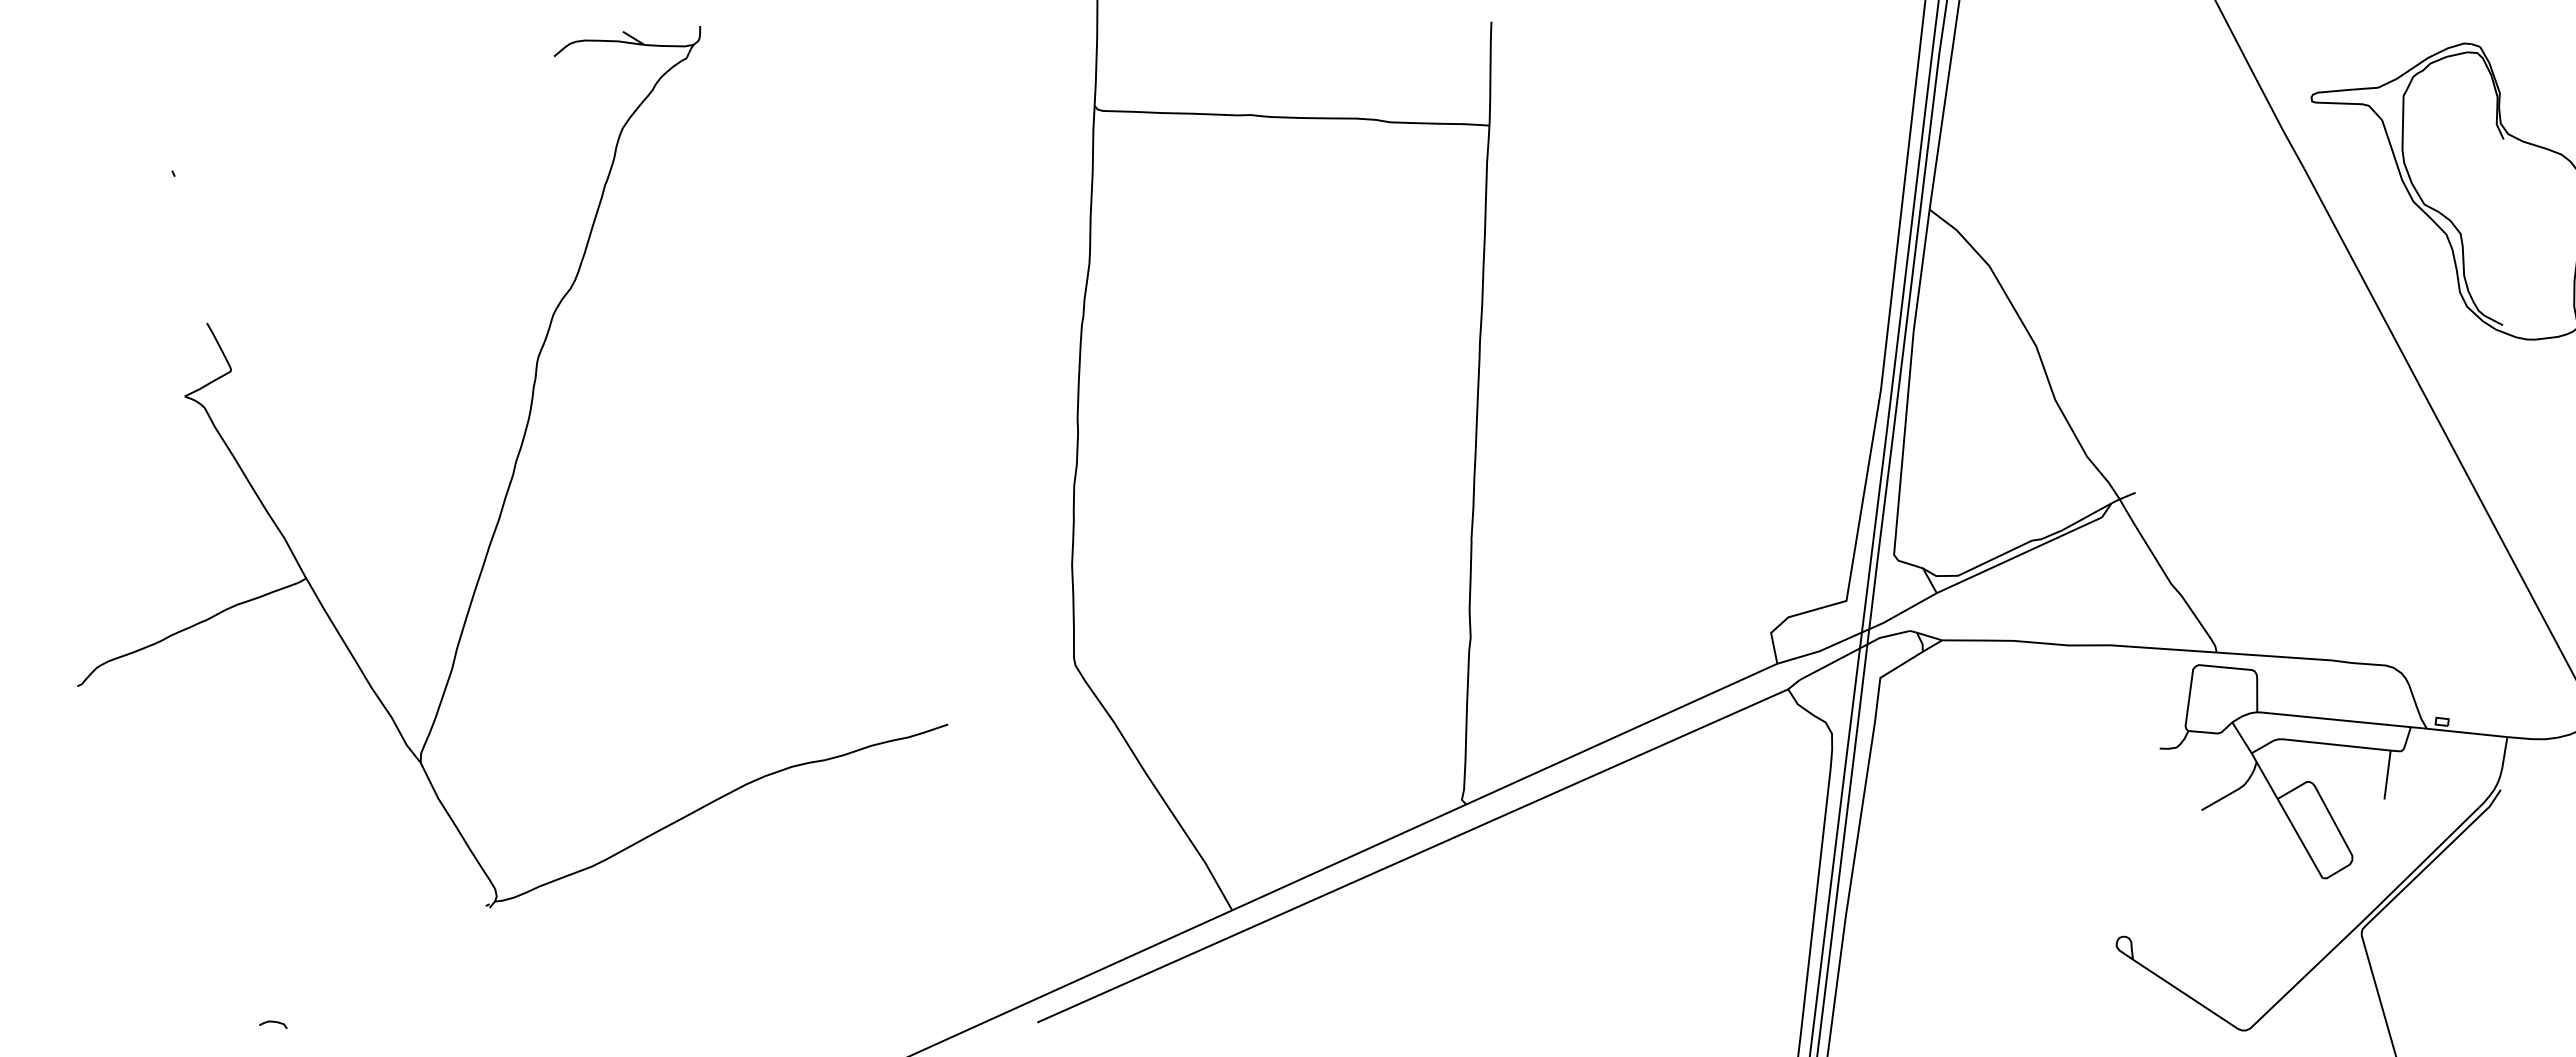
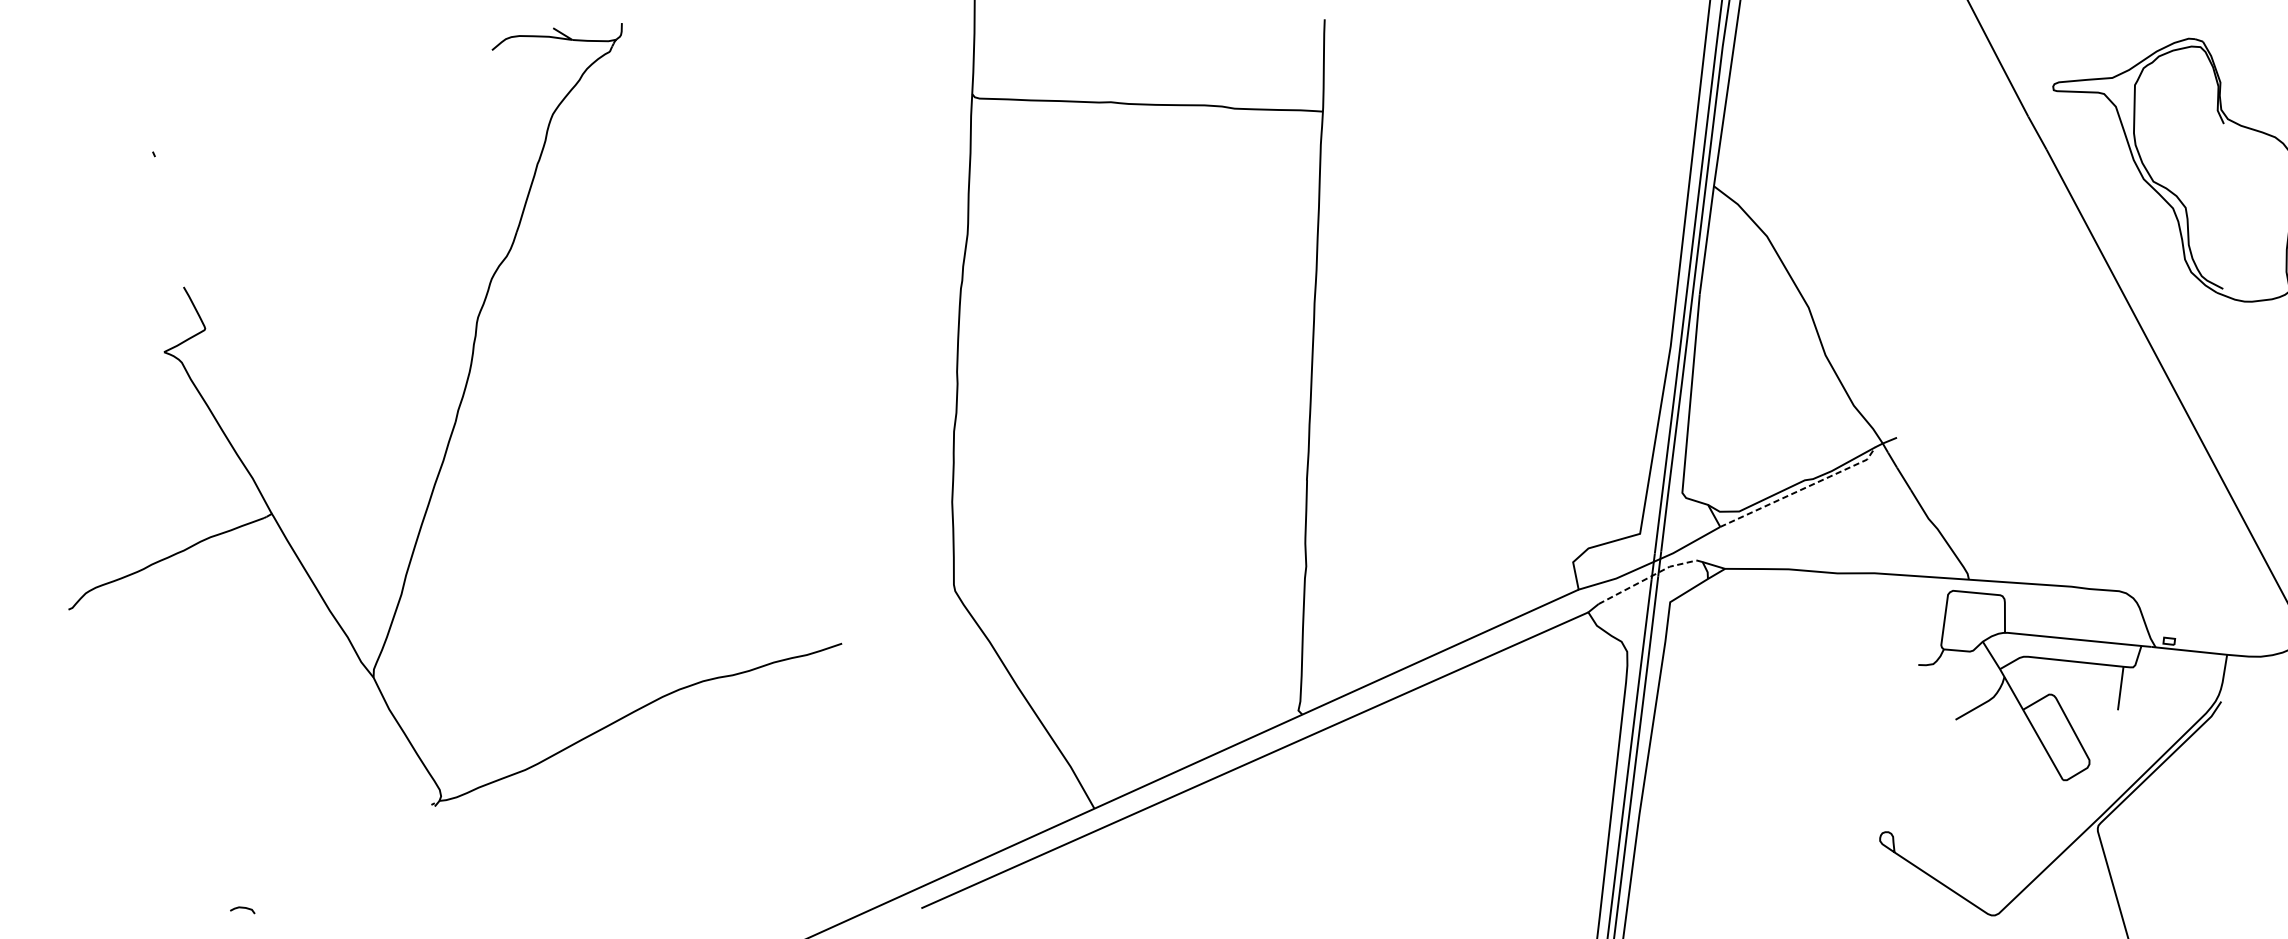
line: (2027, 551) -> (1800, 489), solid -> dashed
line: (1854, 651) -> (1647, 578), solid -> dashed

